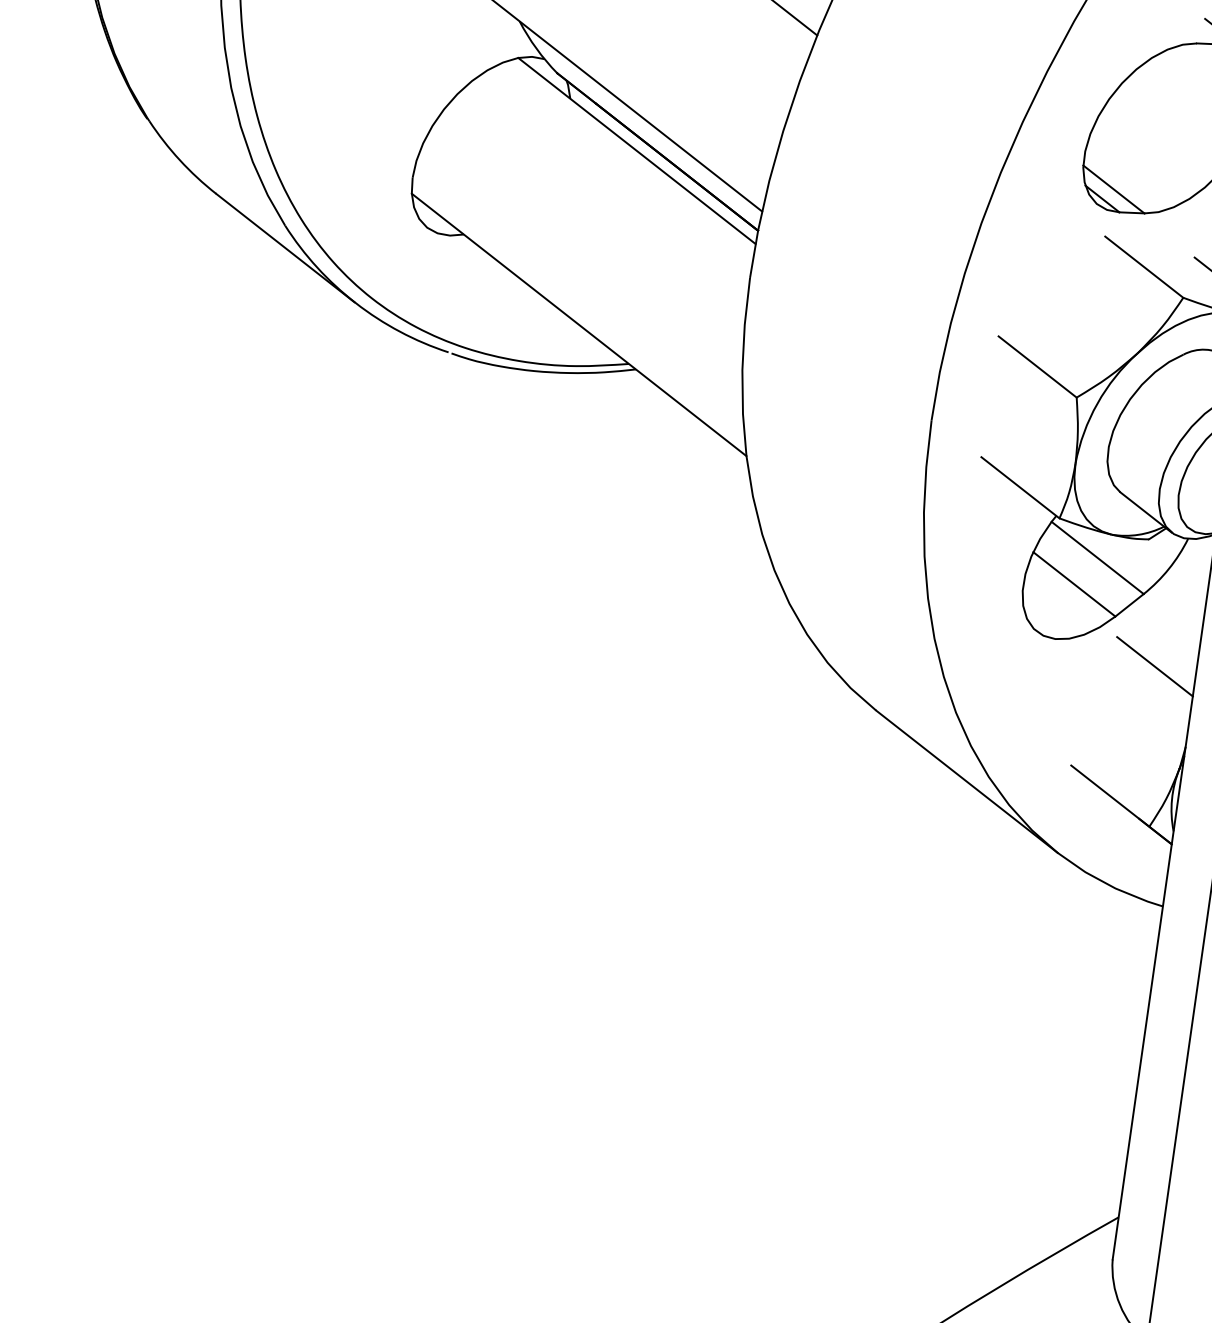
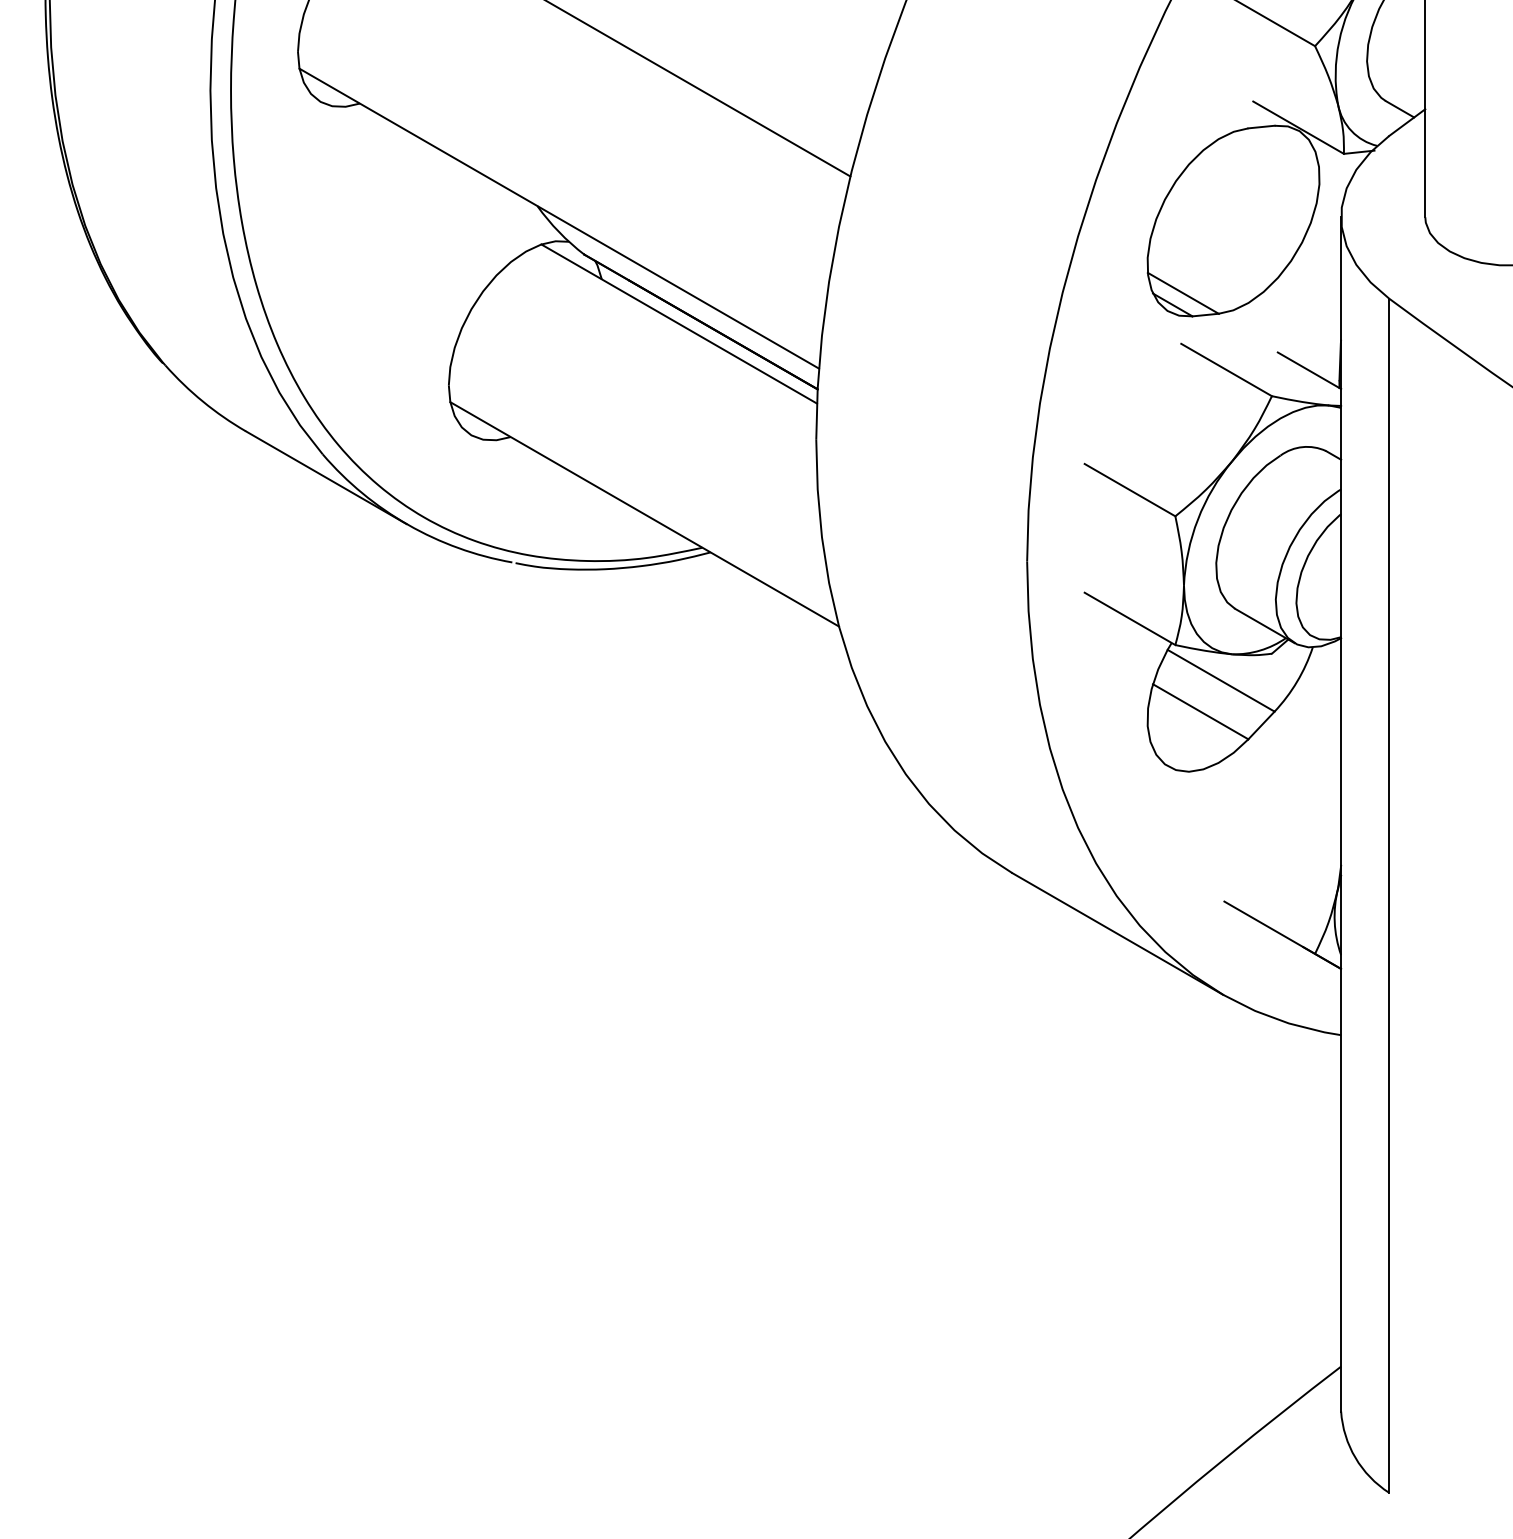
line: (1155, 666) -> (1297, 785), removed

